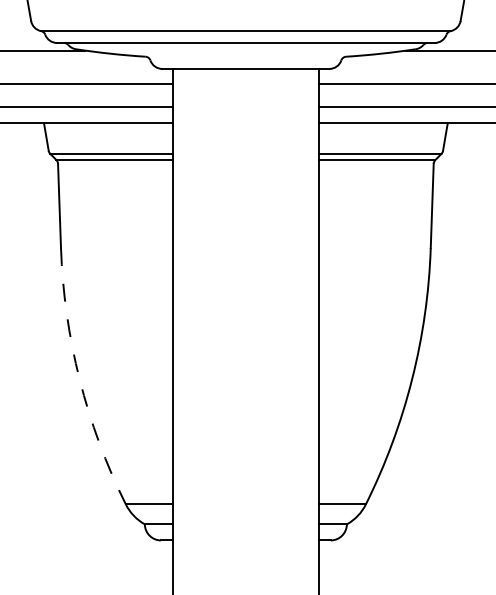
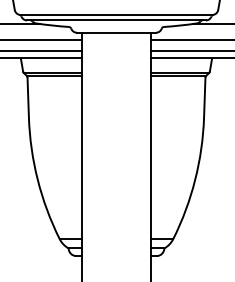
arc: (79, 378) -> (37, 179), dashed -> solid

